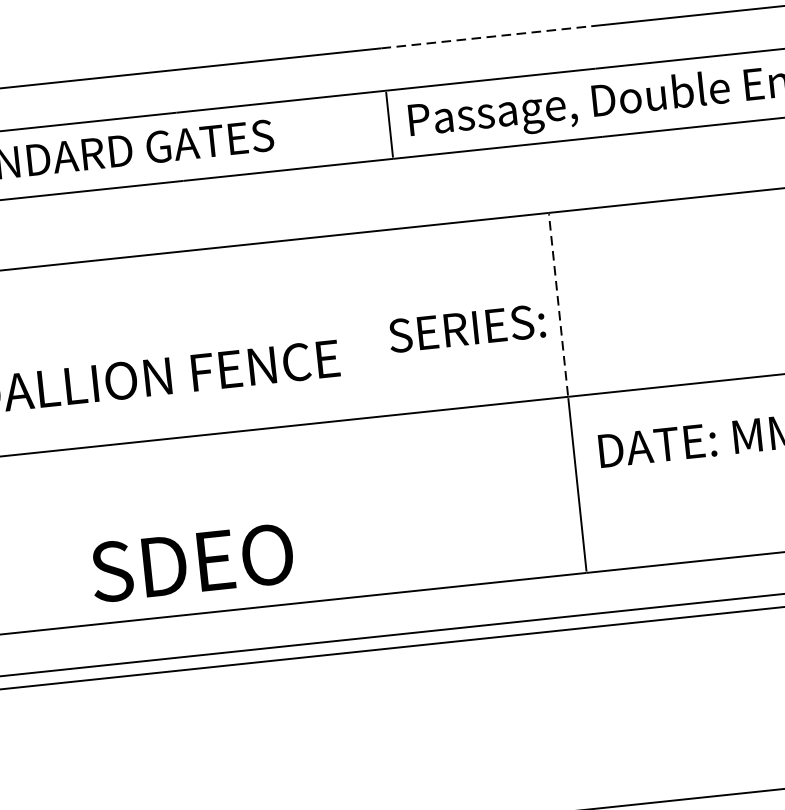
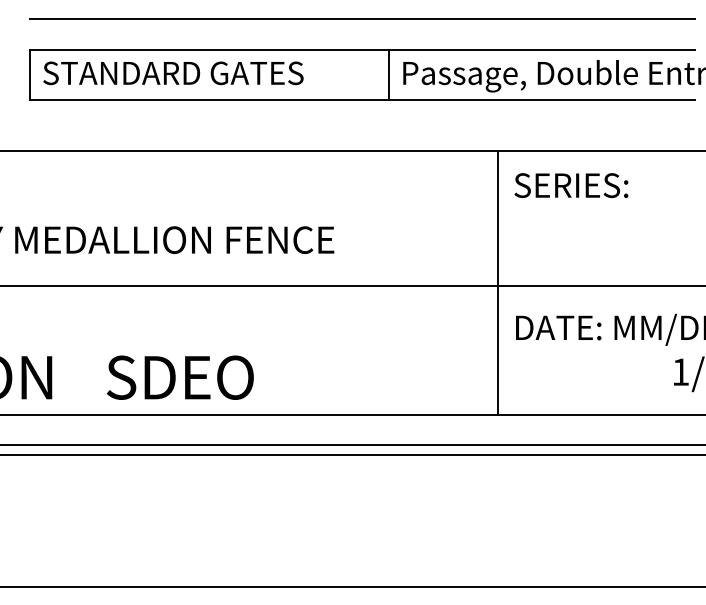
line: (486, 36) -> (465, 18), dashed -> solid
line: (558, 303) -> (497, 217), dashed -> solid
text: (467, 328) -> (571, 185), moved
text: (191, 562) -> (179, 377), moved

